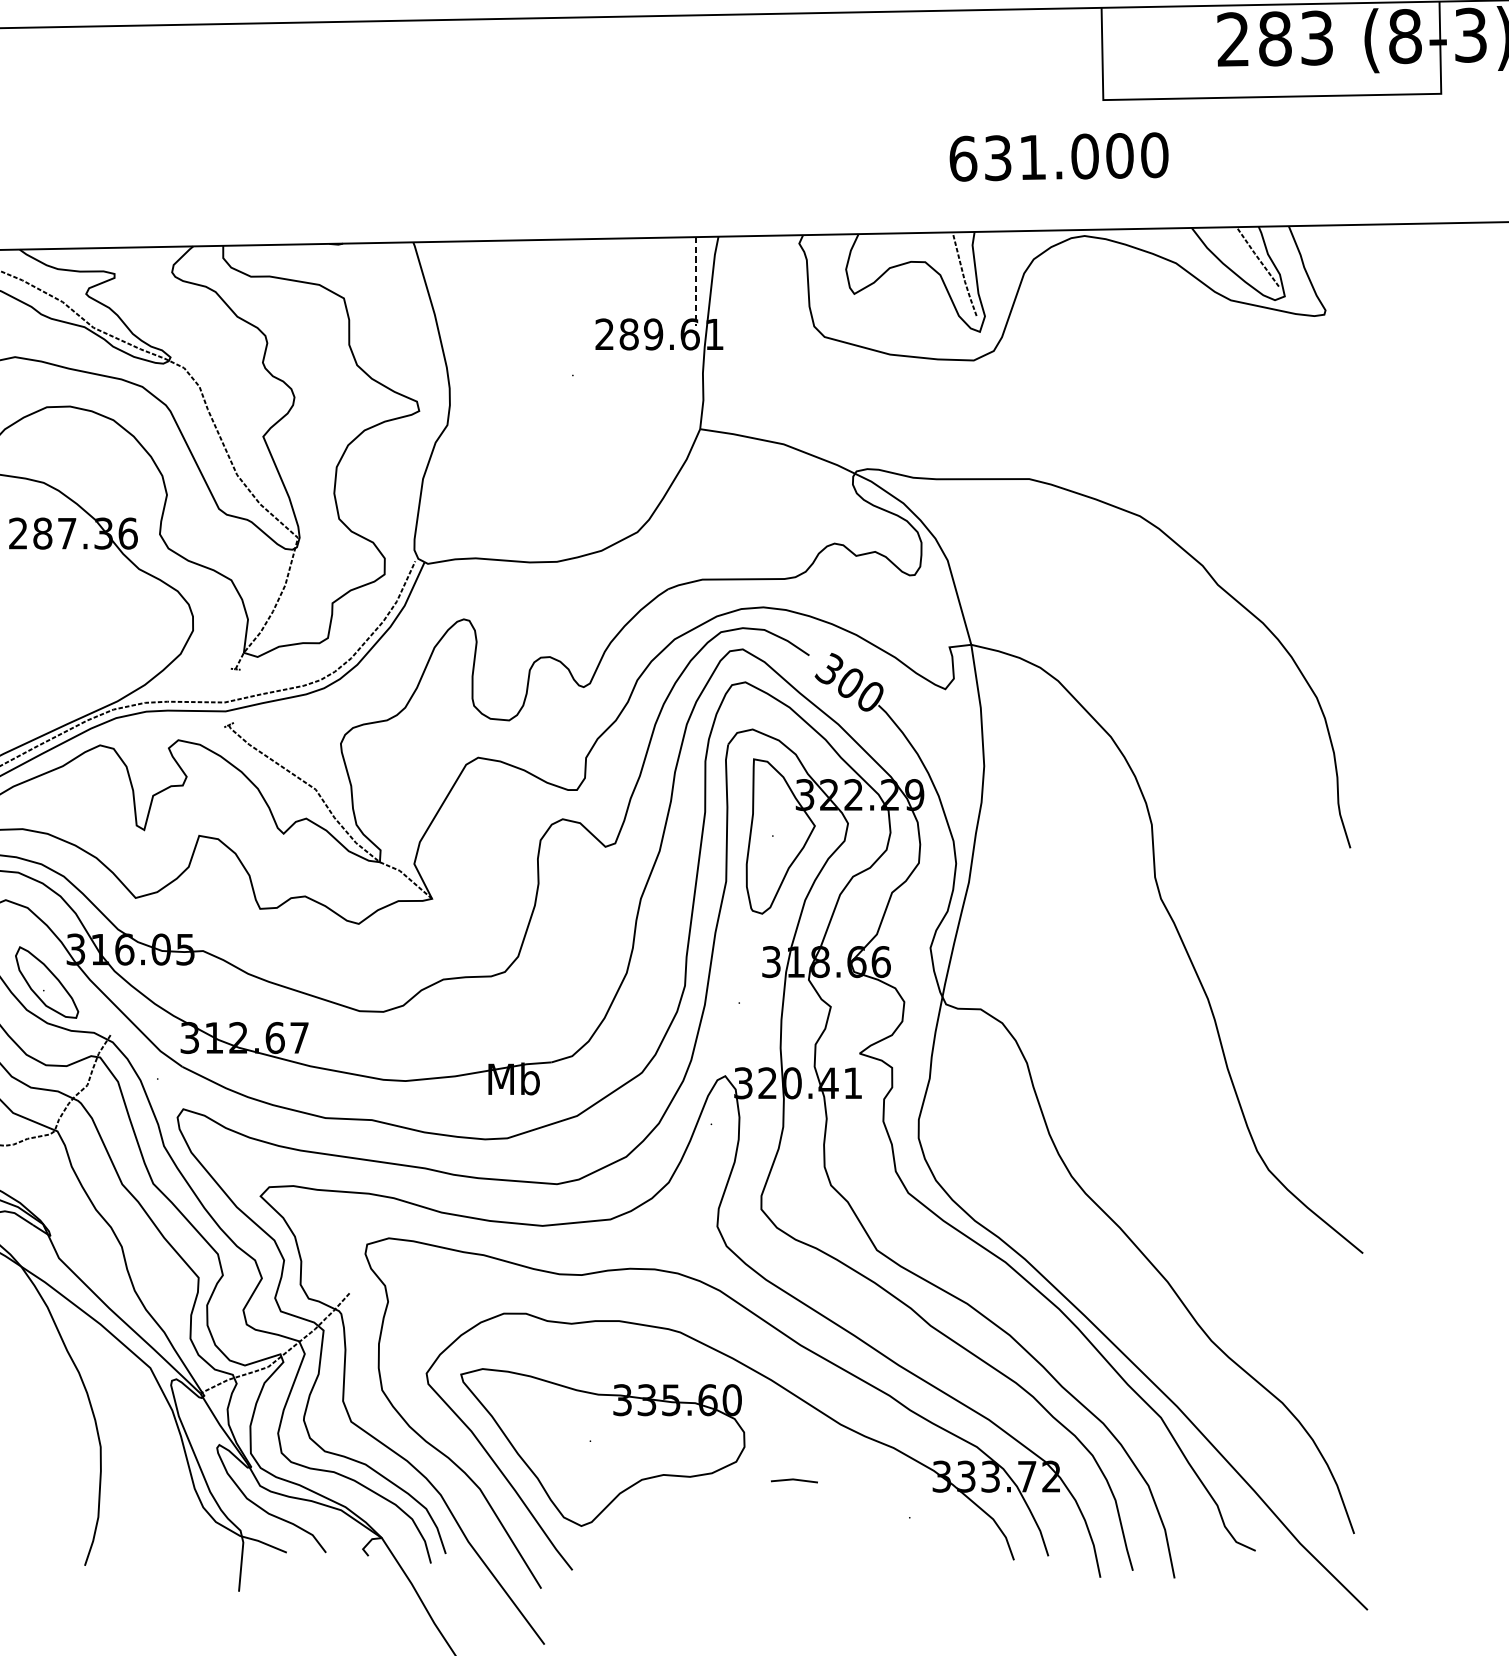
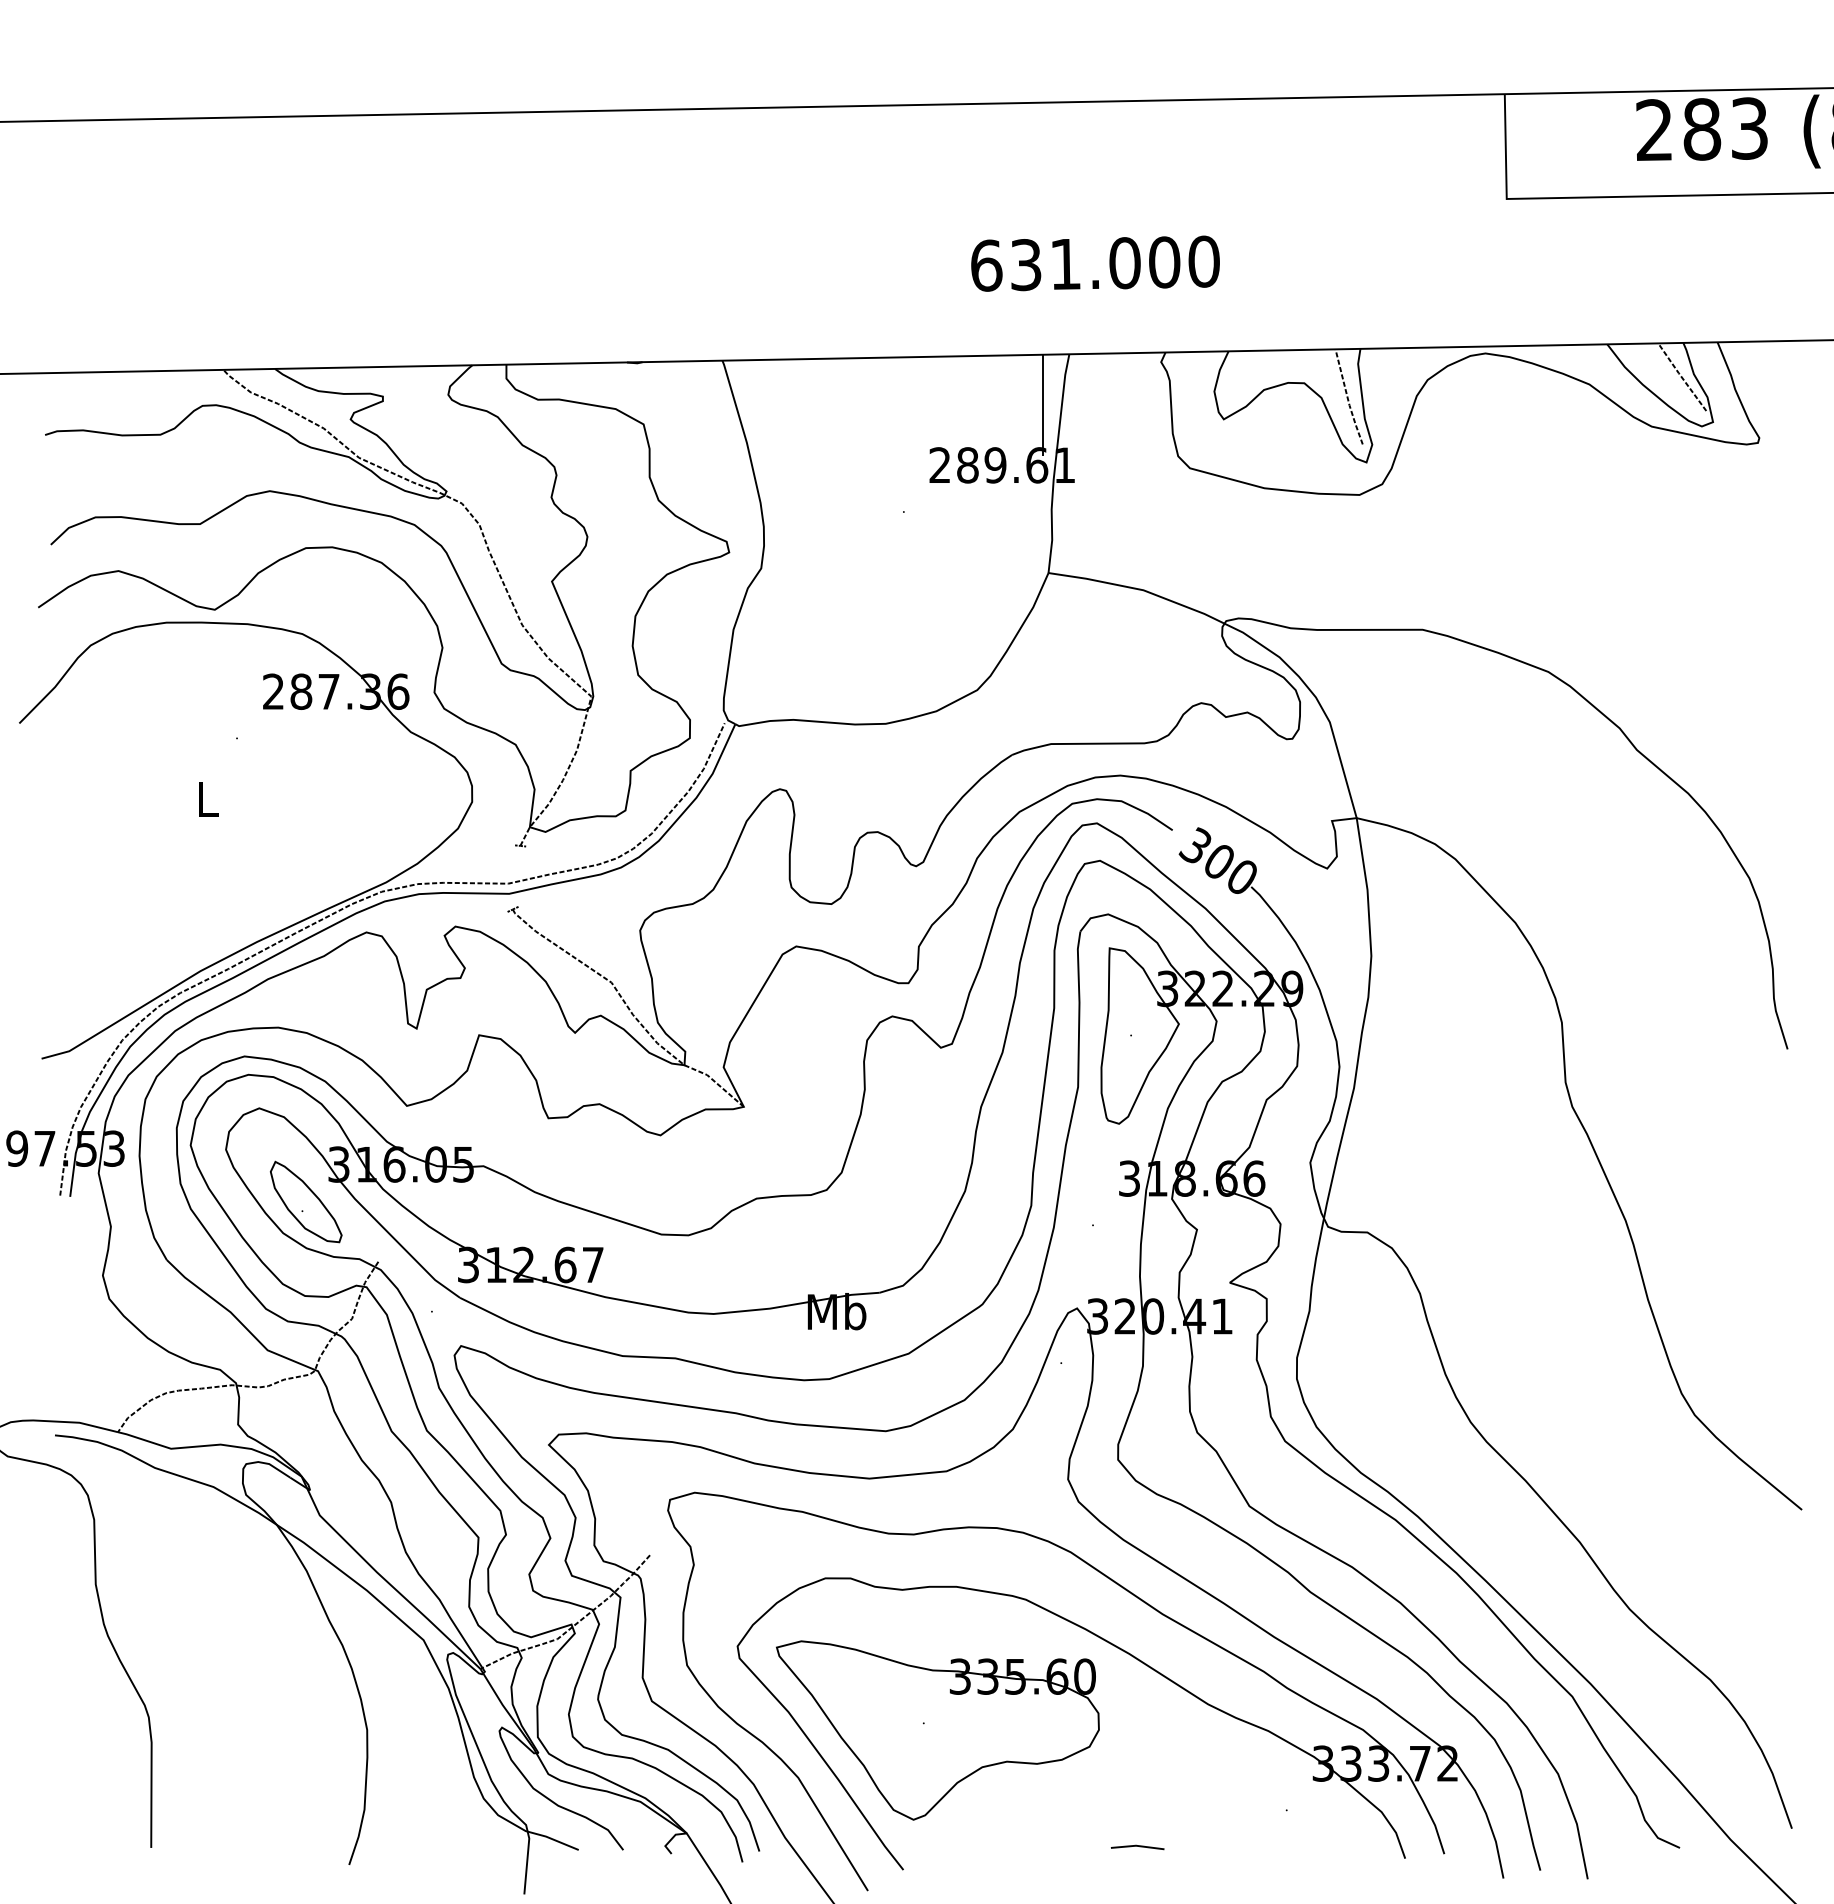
text: (1059, 156) -> (1095, 263), moved
line: (695, 281) -> (1043, 405), dashed -> solid
line: (794, 1480) -> (1137, 1846), moved

